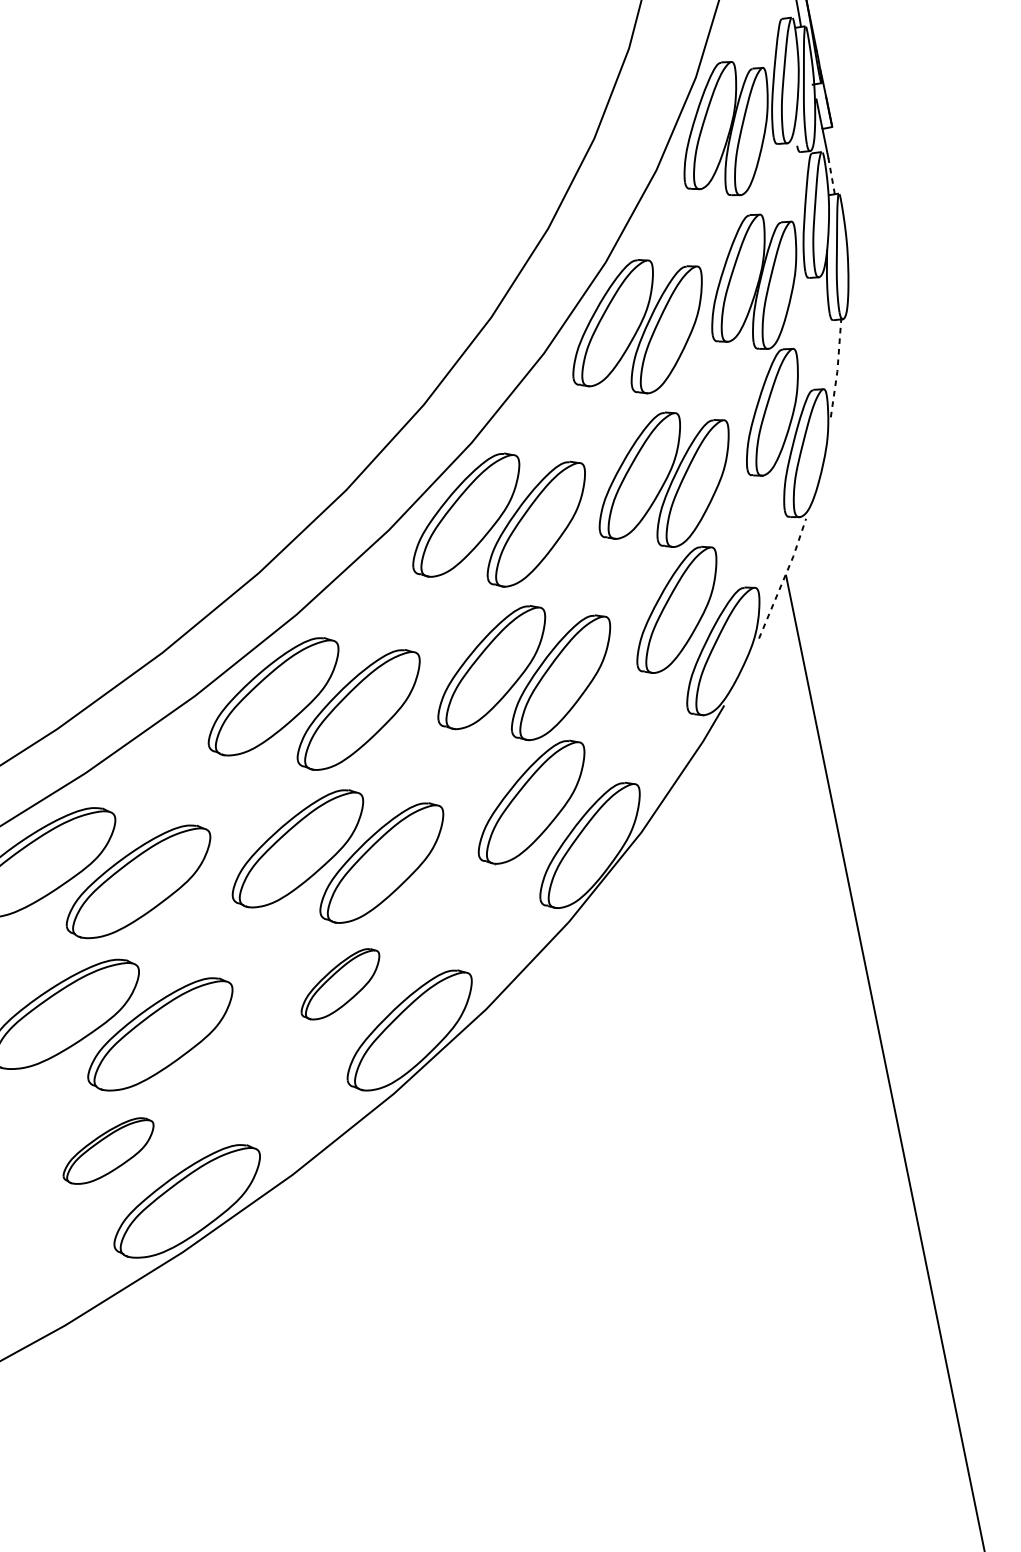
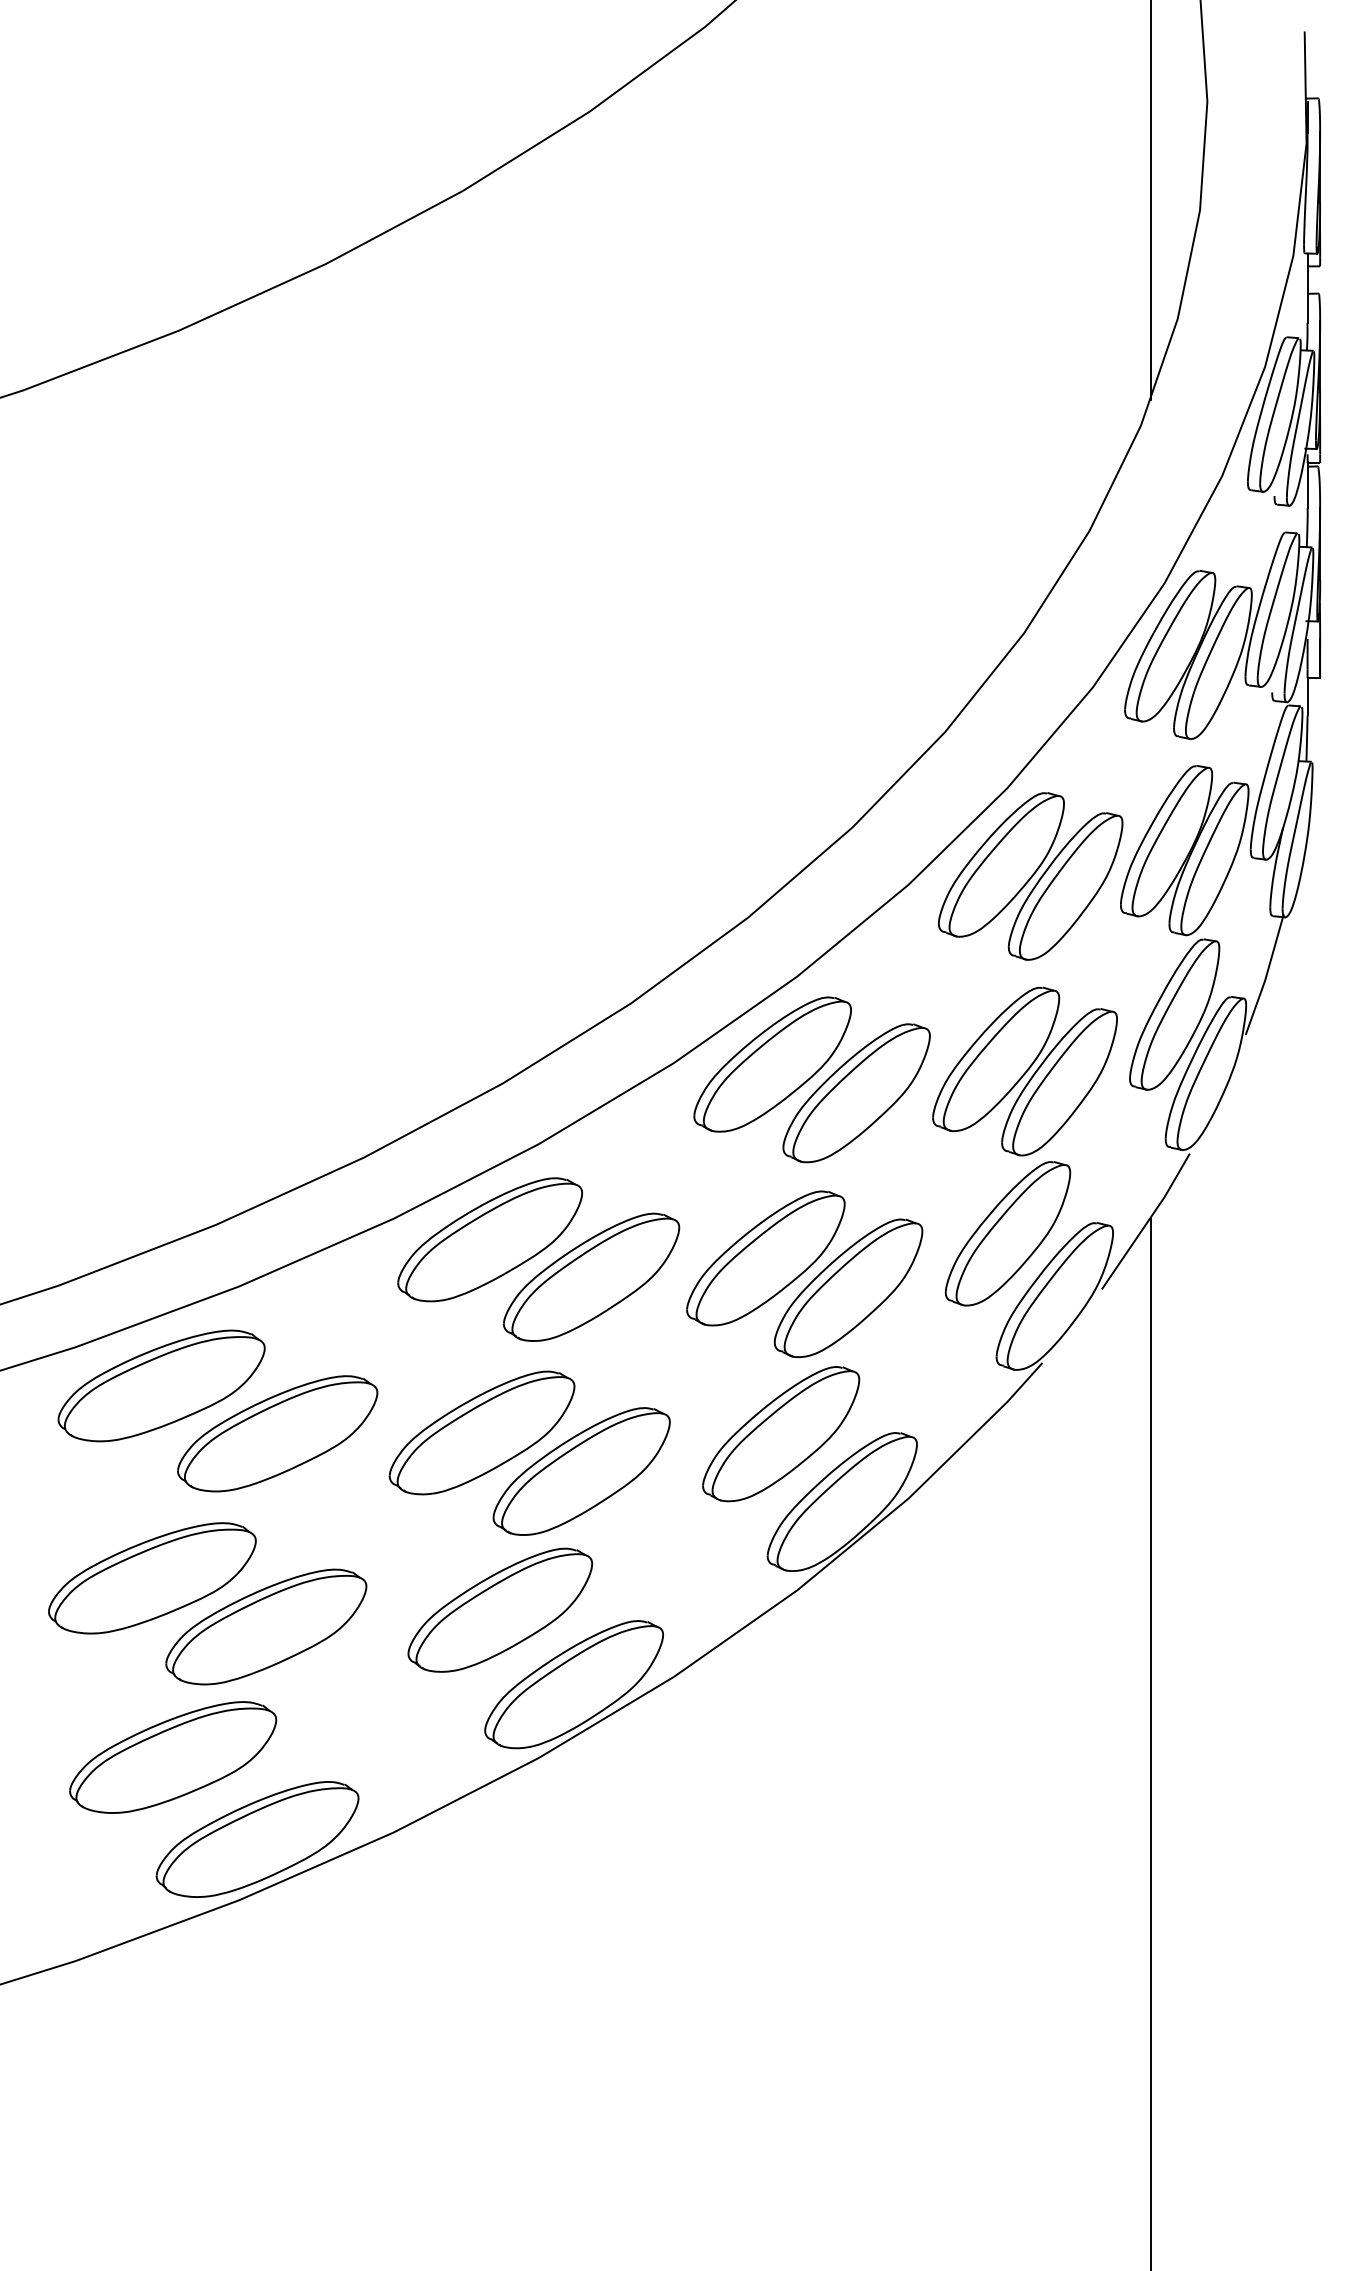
line: (831, 176) -> (1307, 738), dashed -> solid
line: (837, 367) -> (1266, 975), dashed -> solid
line: (783, 578) -> (1147, 1221), dashed -> solid
part: (340, 983) -> (500, 1609), size x1.67
part: (108, 1151) -> (173, 1757), size x1.67

